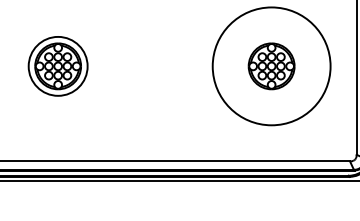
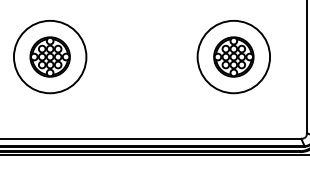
circle: (57, 65) -> (49, 56), size x1.43
circle: (271, 65) -> (233, 56), size x0.71

